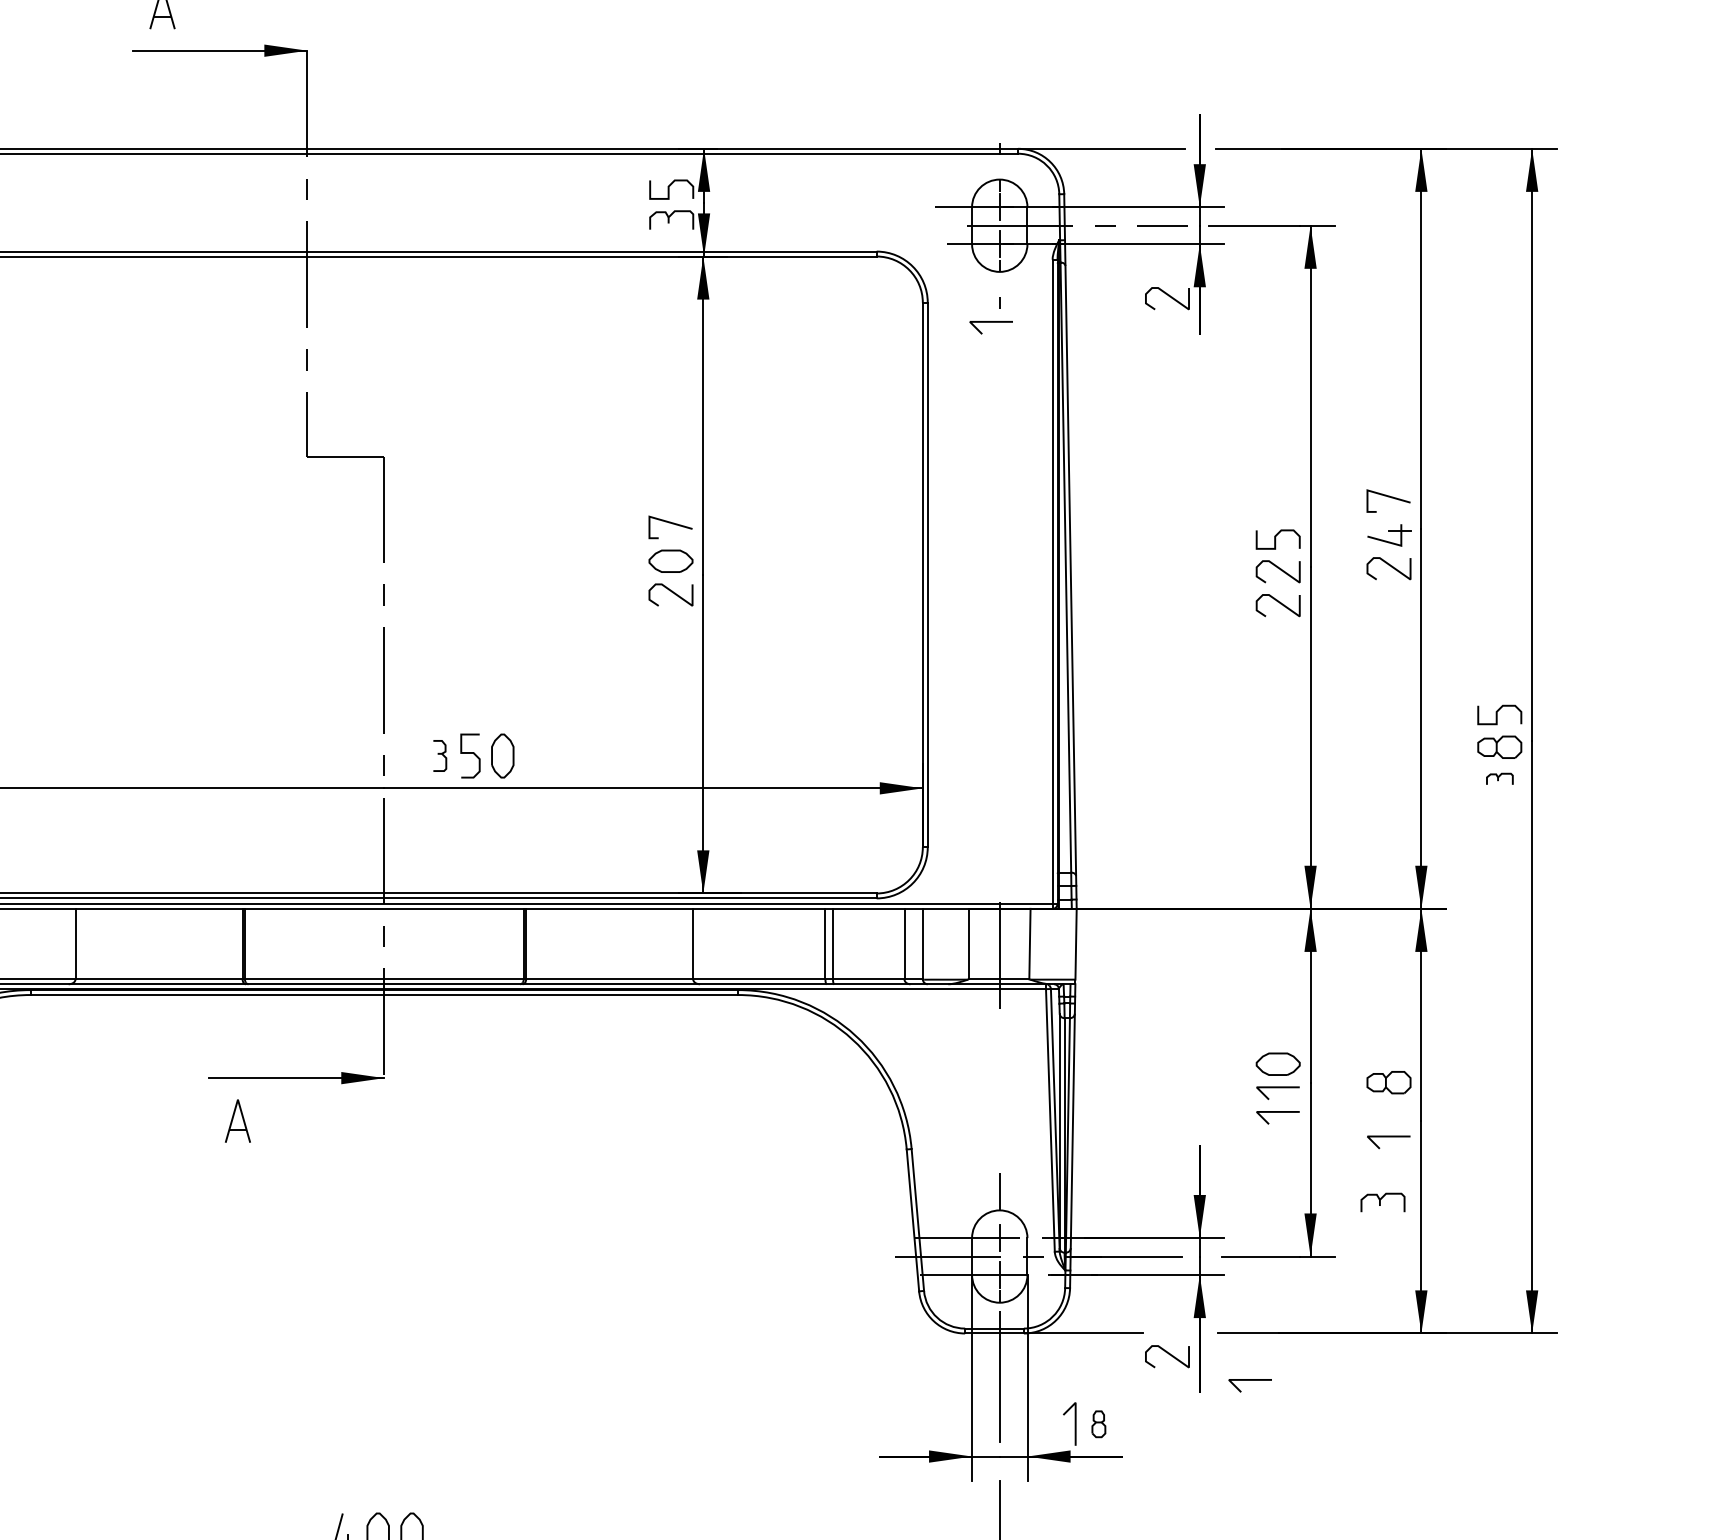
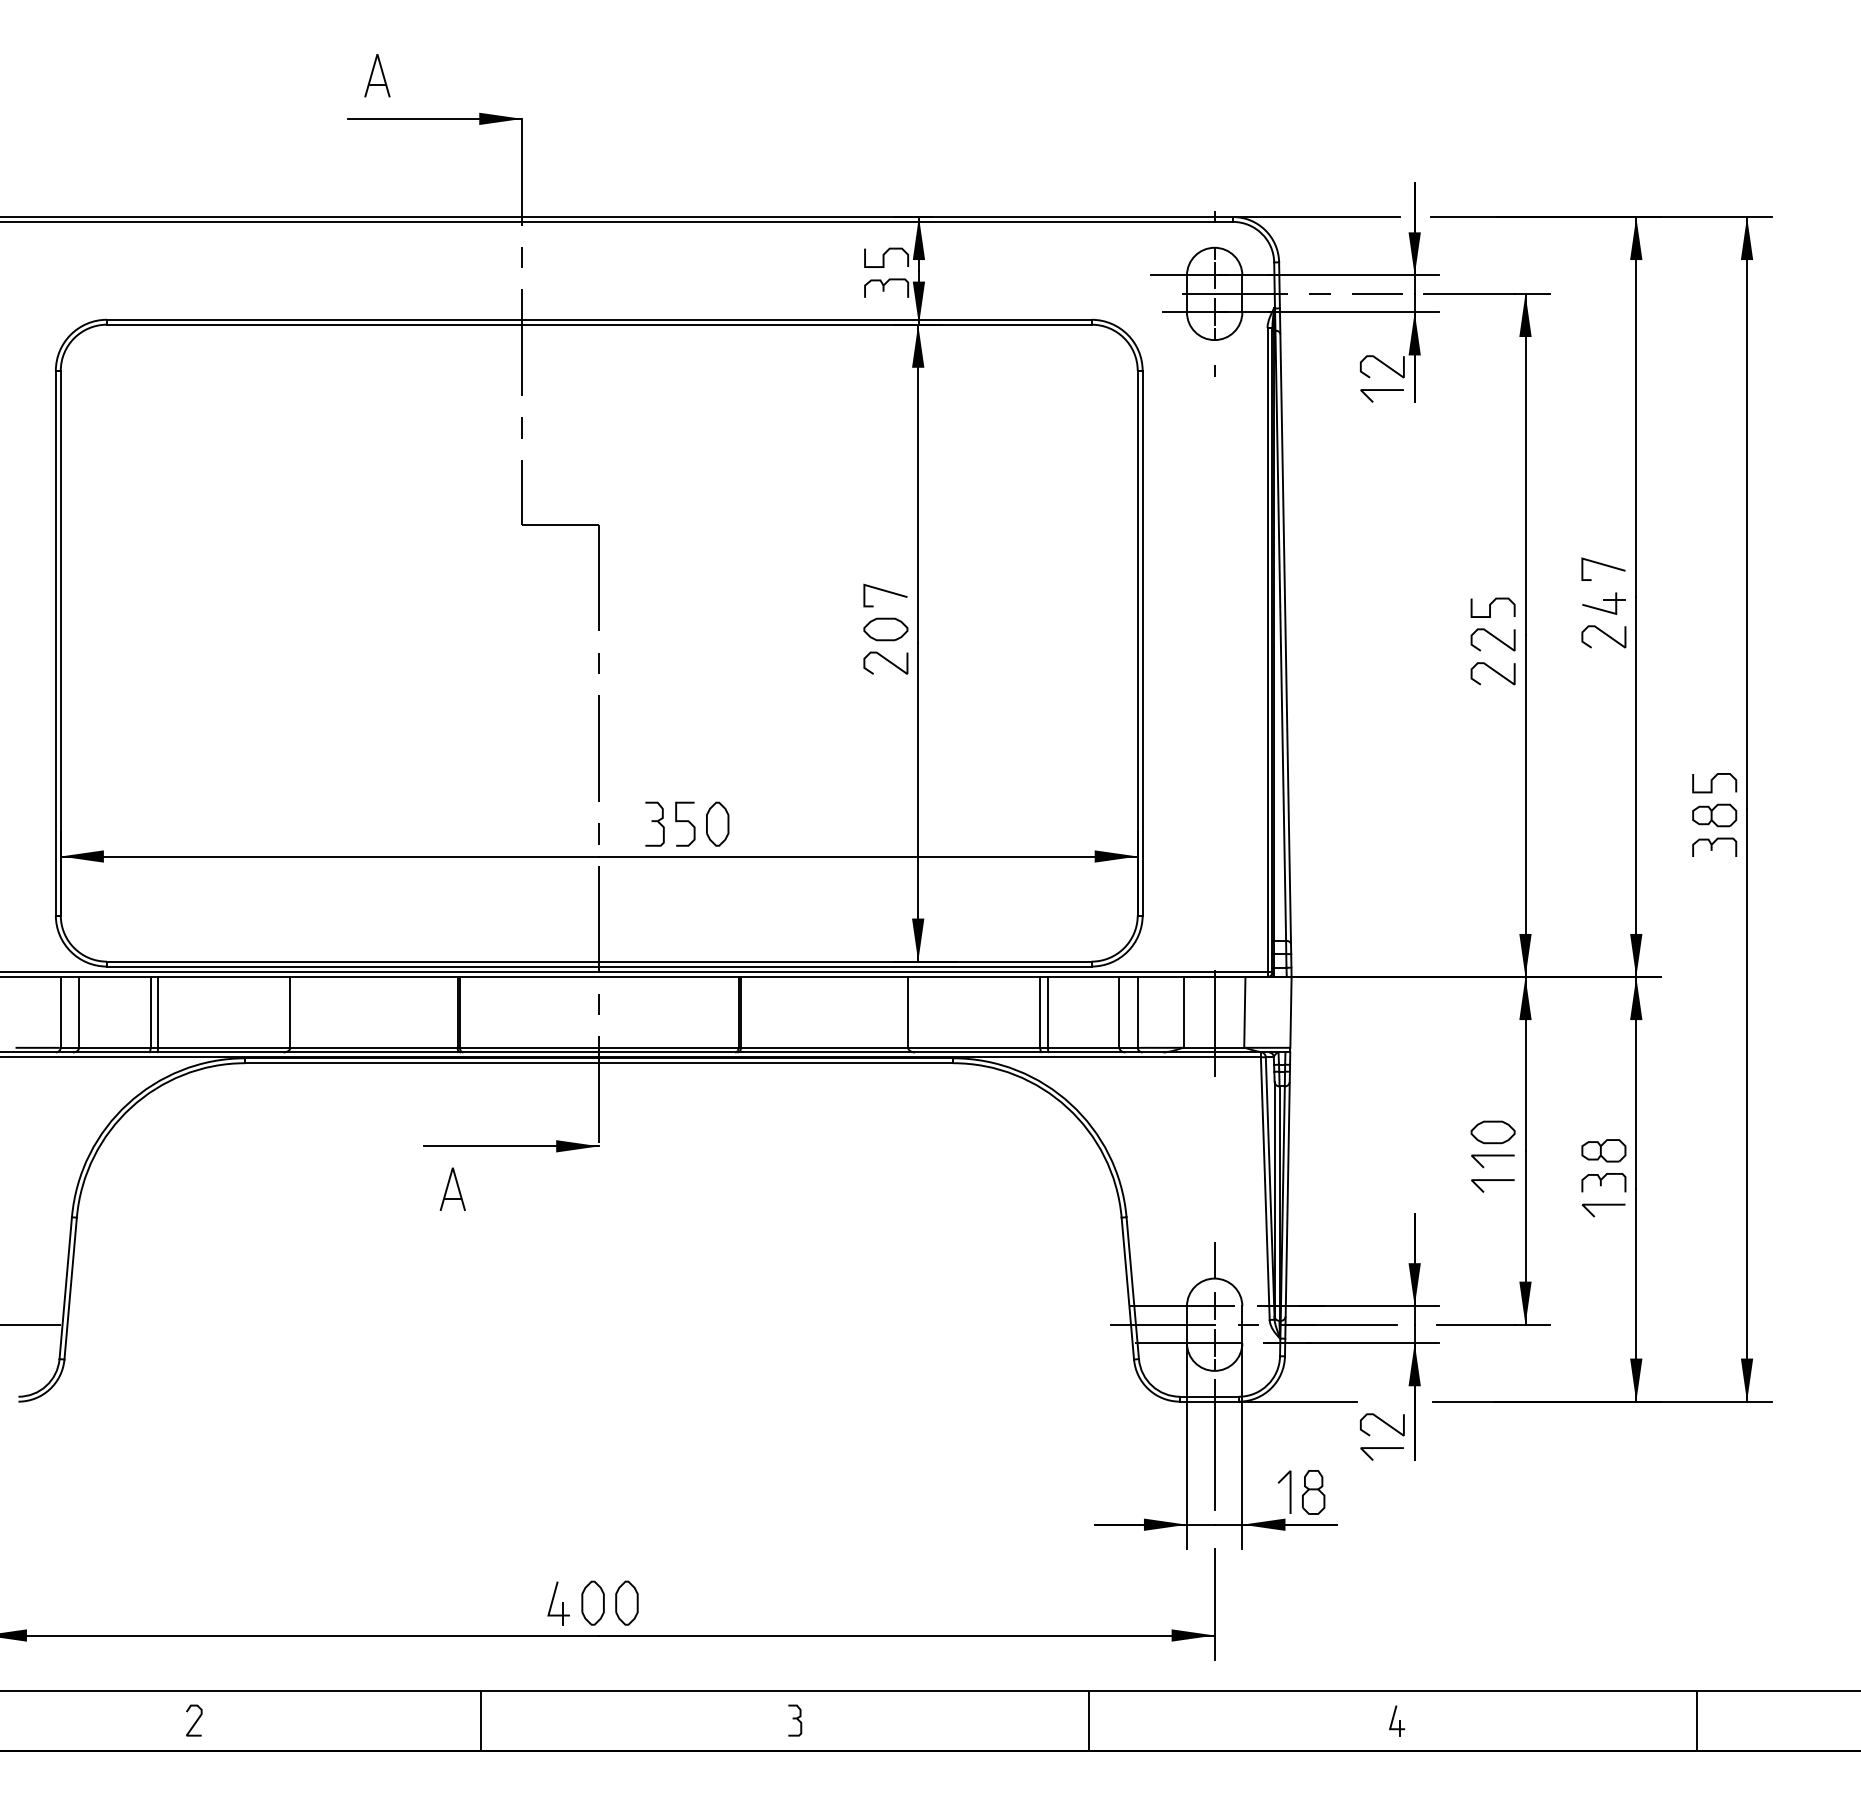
line: (990, 322) -> (1381, 390), moved
part: (439, 755) -> (654, 823), size x1.43
part: (1499, 778) -> (1714, 846), size x1.67
part: (1382, 1202) -> (1603, 1182), moved
line: (1249, 1380) -> (1381, 1448), moved
part: (1098, 1424) -> (1313, 1492), size x1.67

